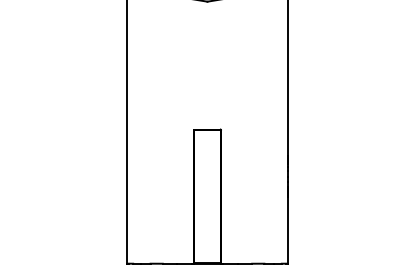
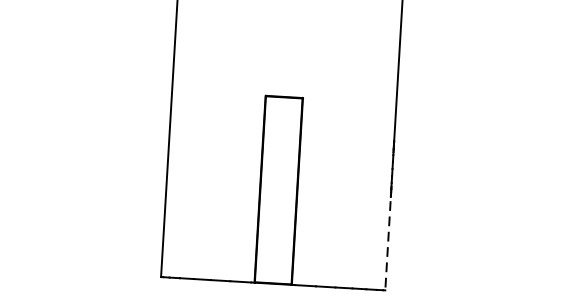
line: (287, 226) -> (387, 238), solid -> dashed

